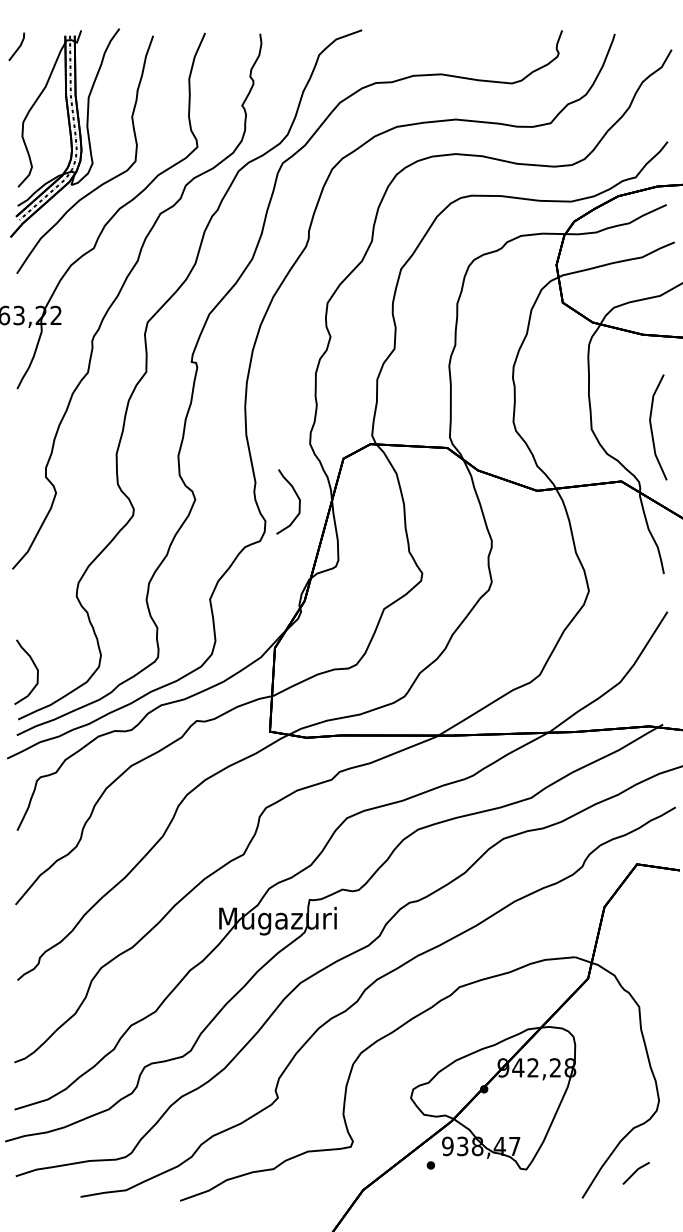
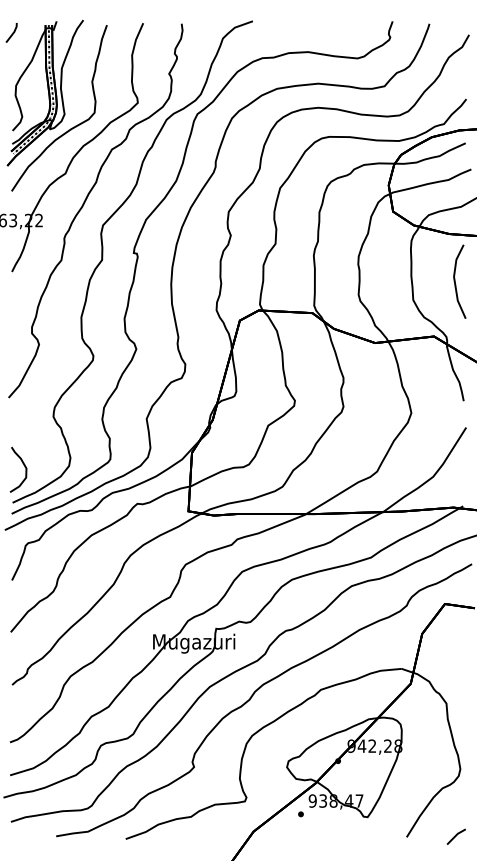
line: (652, 427) -> (455, 281), moved
curve: (297, 498) -> (207, 348), removed
line: (634, 1172) -> (455, 836), moved

